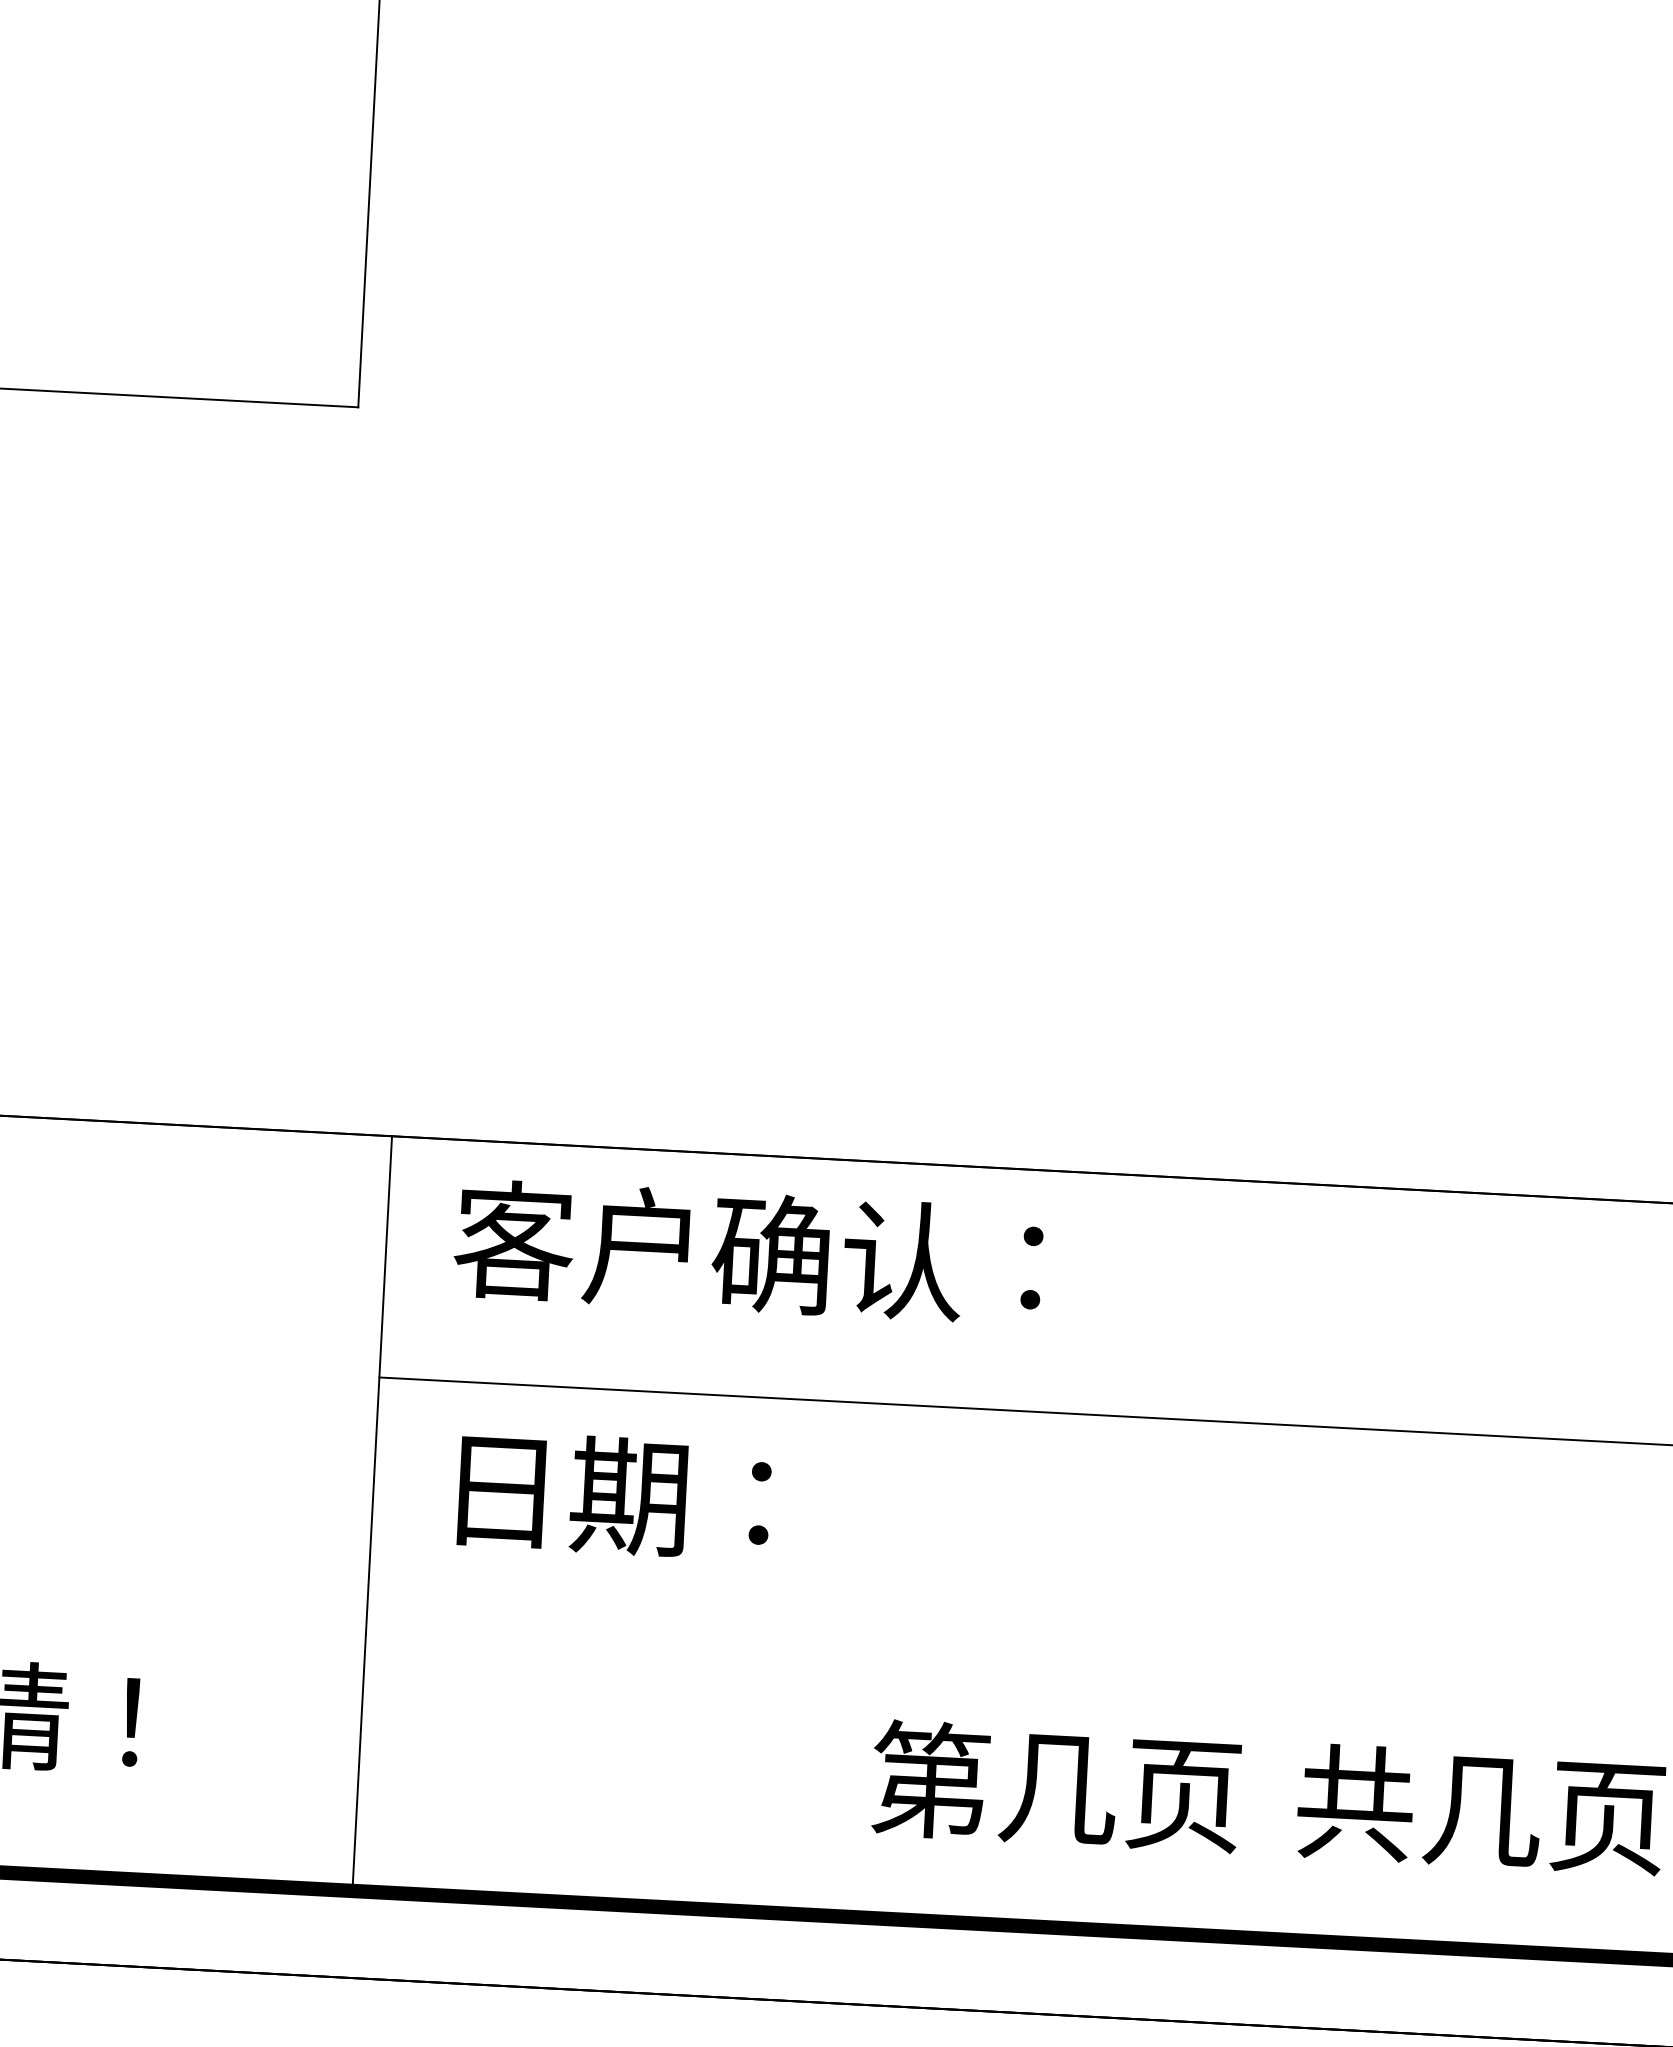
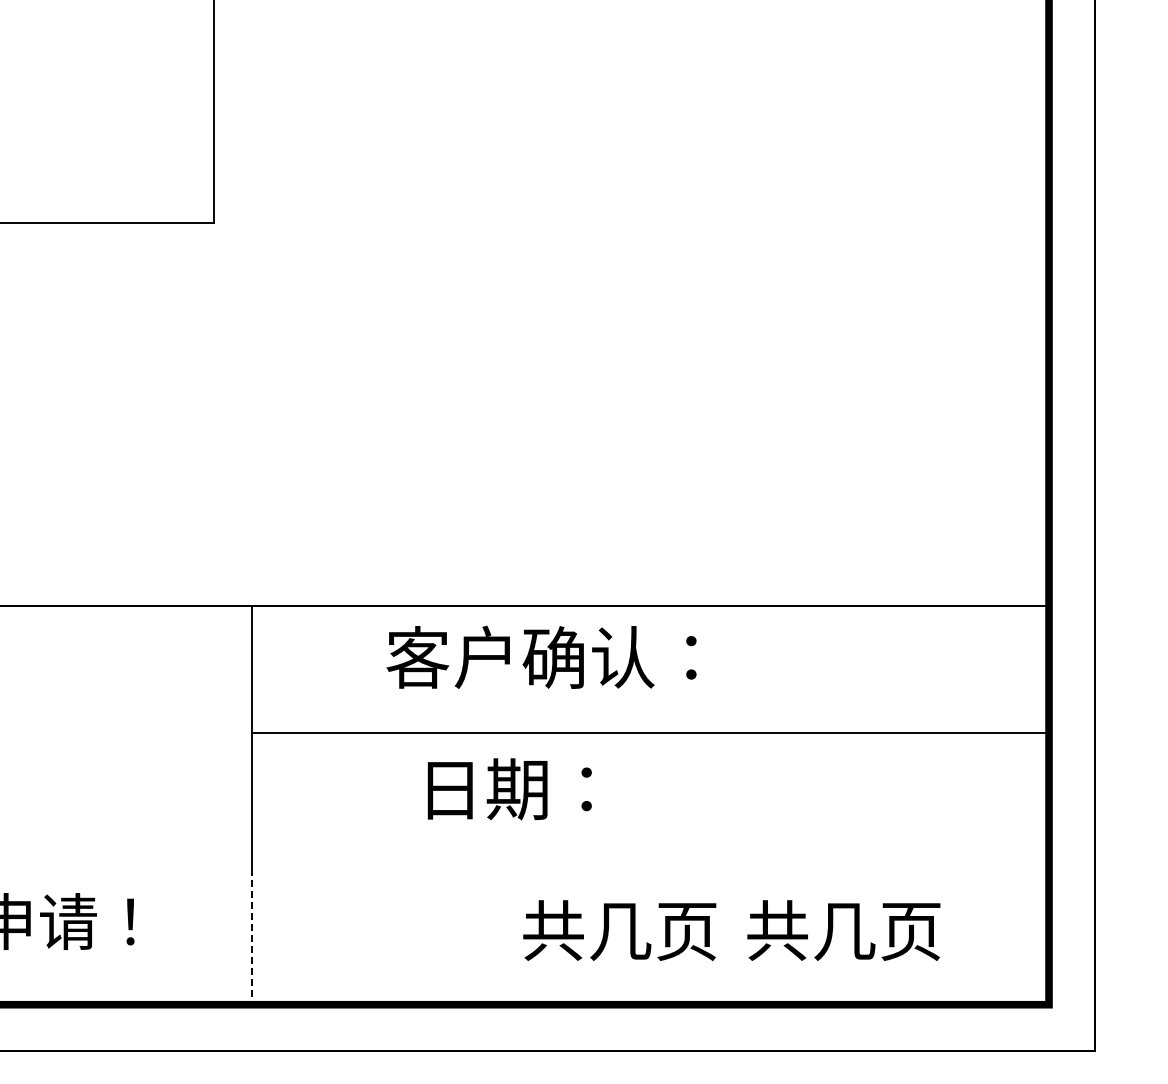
text: (748, 1250) -> (541, 656), moved
text: (614, 1496) -> (509, 789), moved
line: (359, 1761) -> (251, 936), solid -> dashed
text: (929, 1780) -> (552, 930), 第几页 -> 共几页

